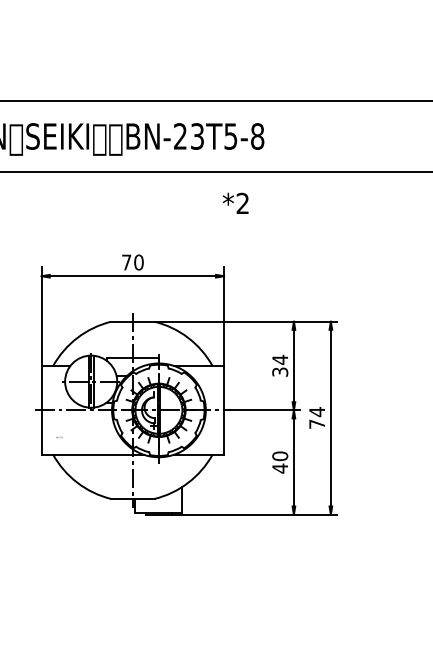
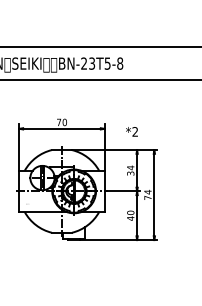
text: (234, 202) -> (131, 131), moved

